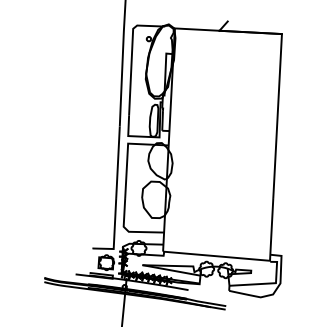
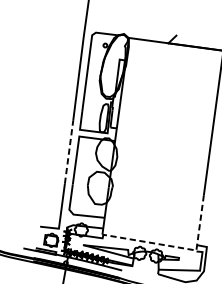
line: (118, 162) -> (69, 152), solid -> dashed
line: (248, 258) -> (177, 246), solid -> dashed

